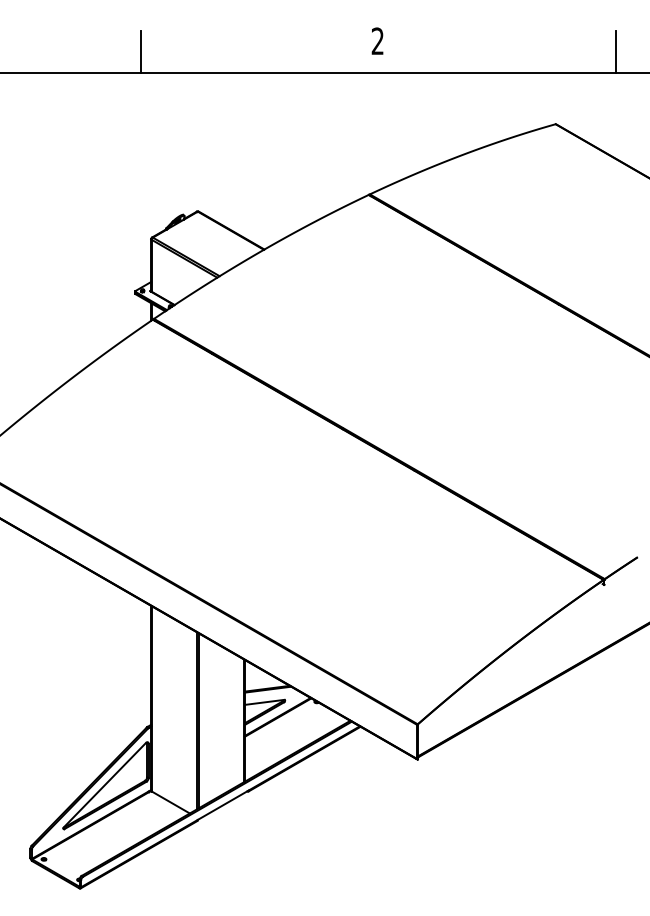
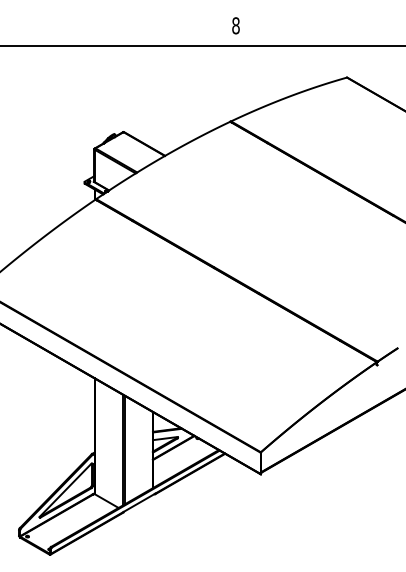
text: (377, 40) -> (235, 25), 2 -> 8
line: (140, 51) -> (87, 32), removed
line: (615, 51) -> (384, 32), removed

